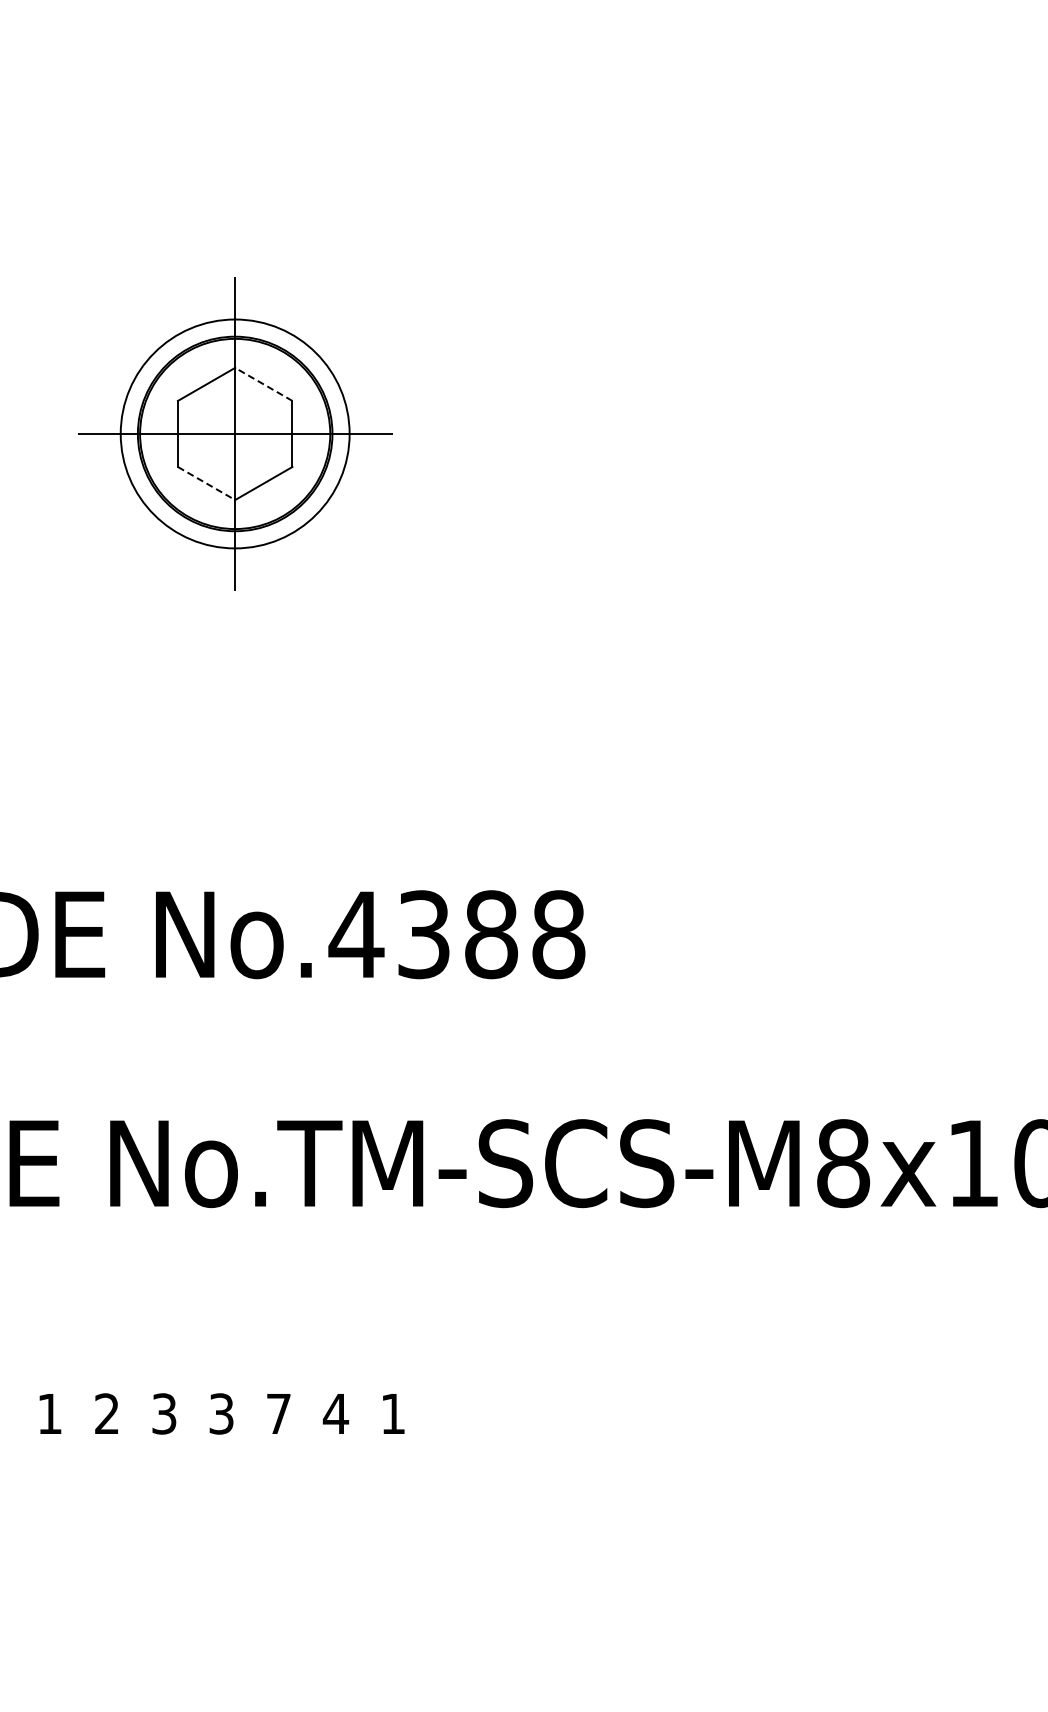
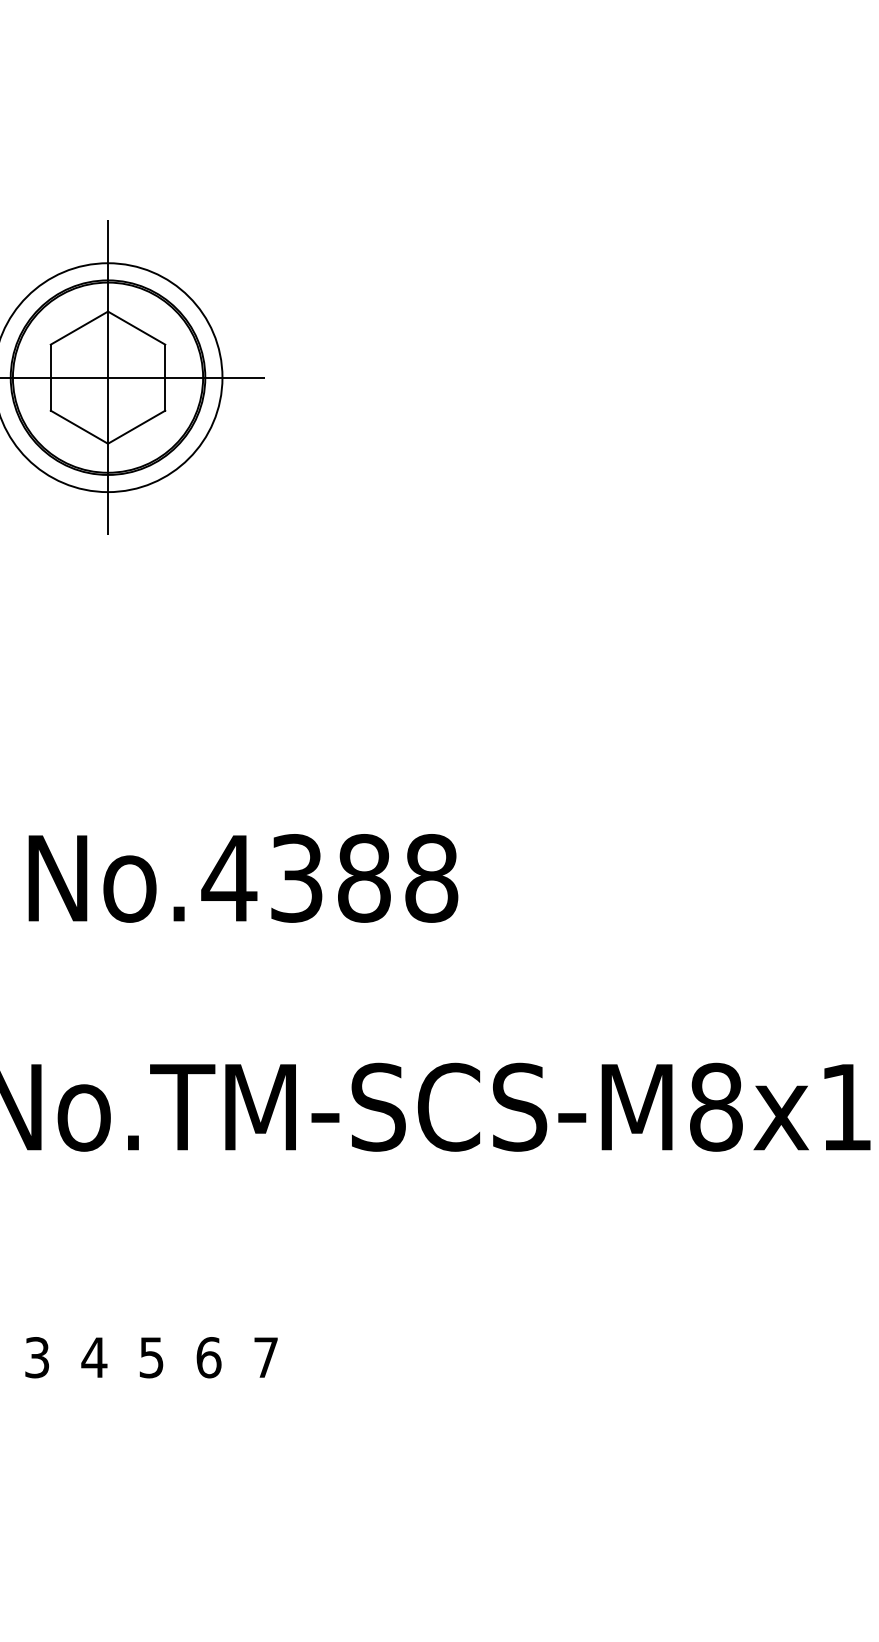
line: (263, 384) -> (136, 328), dashed -> solid
line: (207, 483) -> (80, 427), dashed -> solid
text: (221, 1413) -> (94, 1357), 3 -> 4
text: (335, 1413) -> (208, 1357), 4 -> 6
text: (392, 1413) -> (265, 1357), 1 -> 7
text: (278, 1414) -> (151, 1358), 7 -> 5

